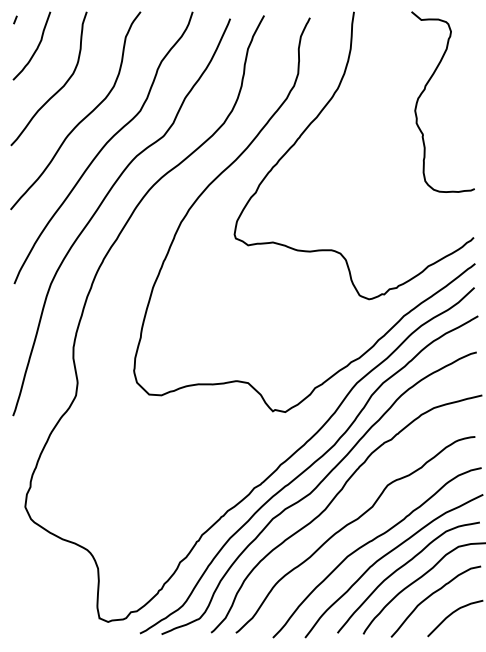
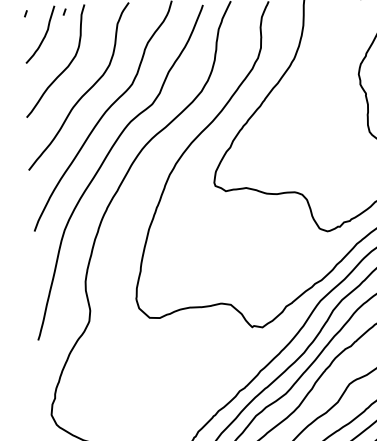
line: (62, 19) -> (64, 11), added

